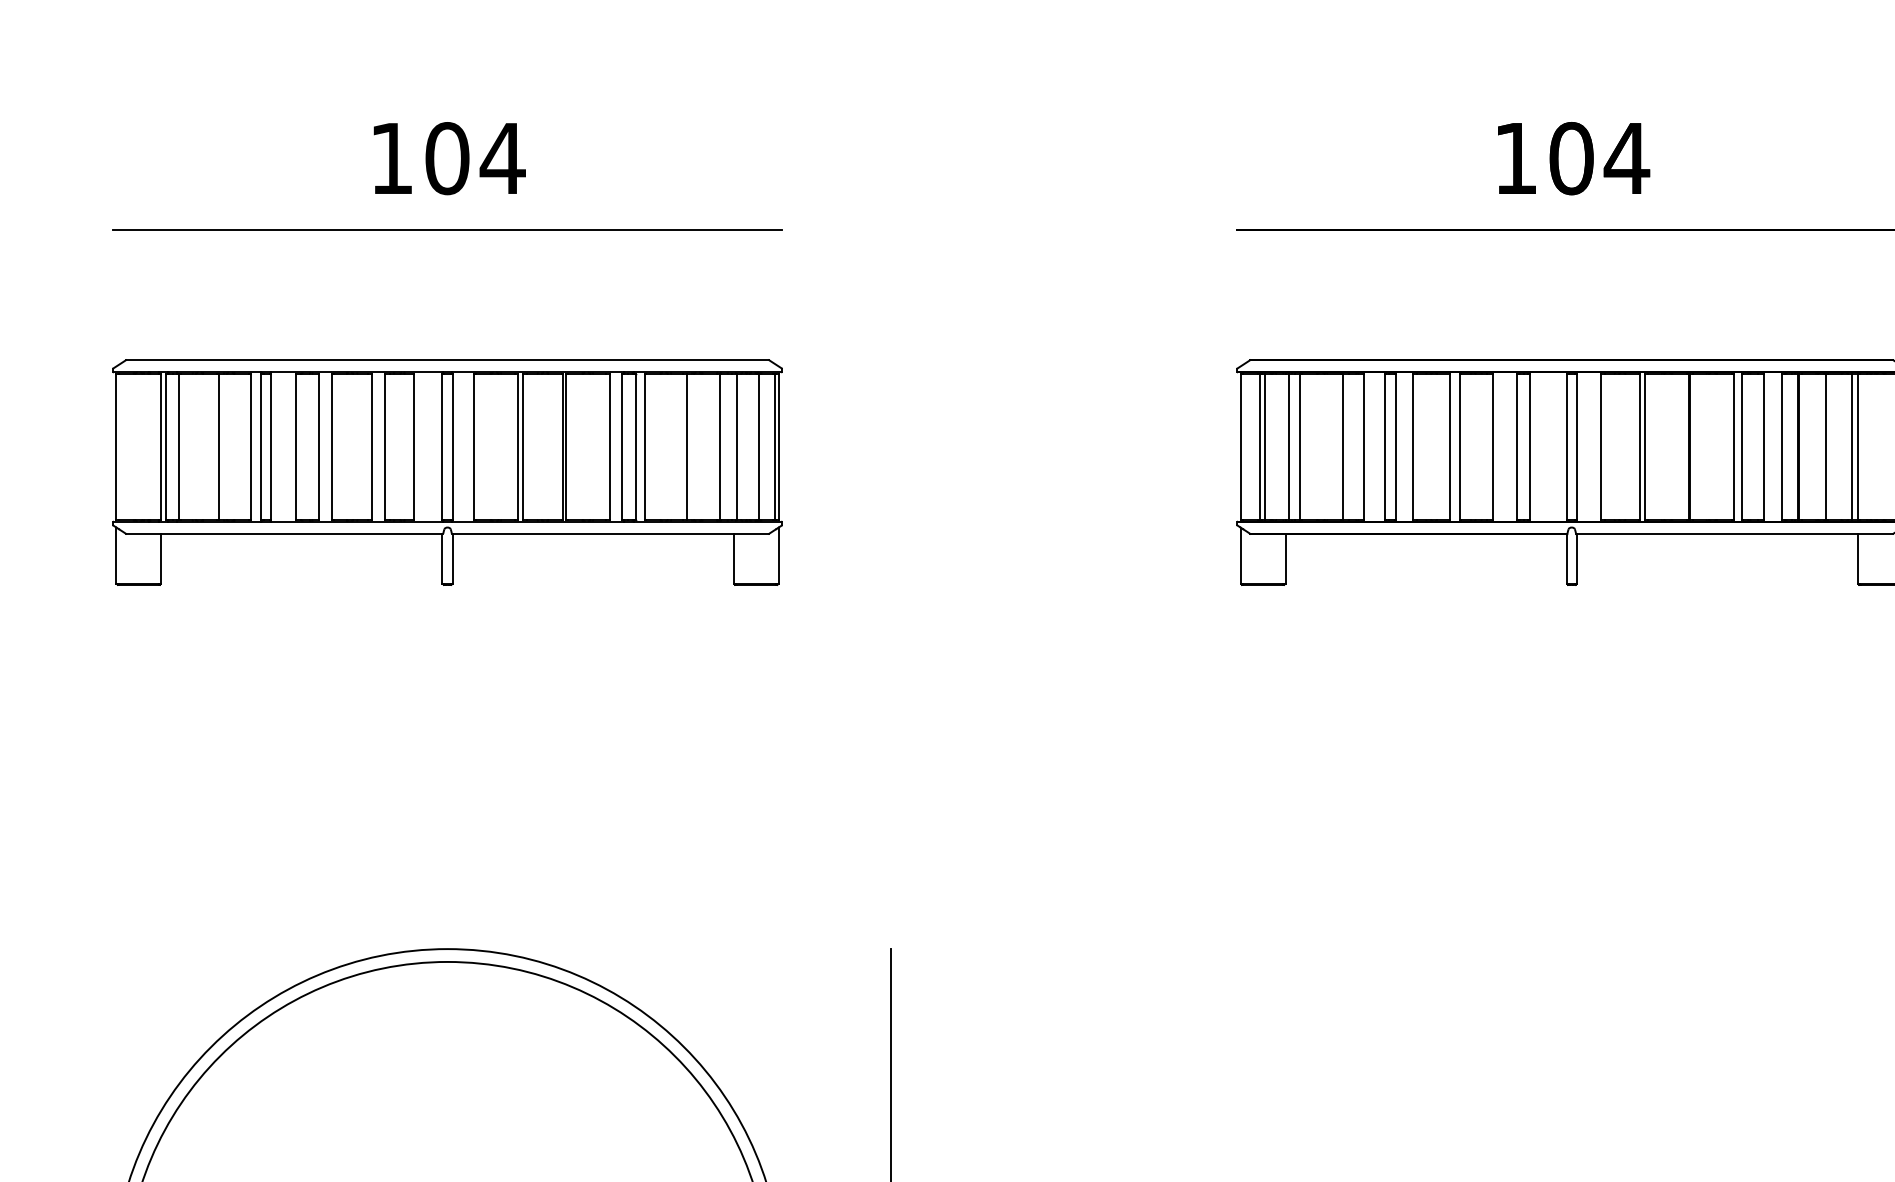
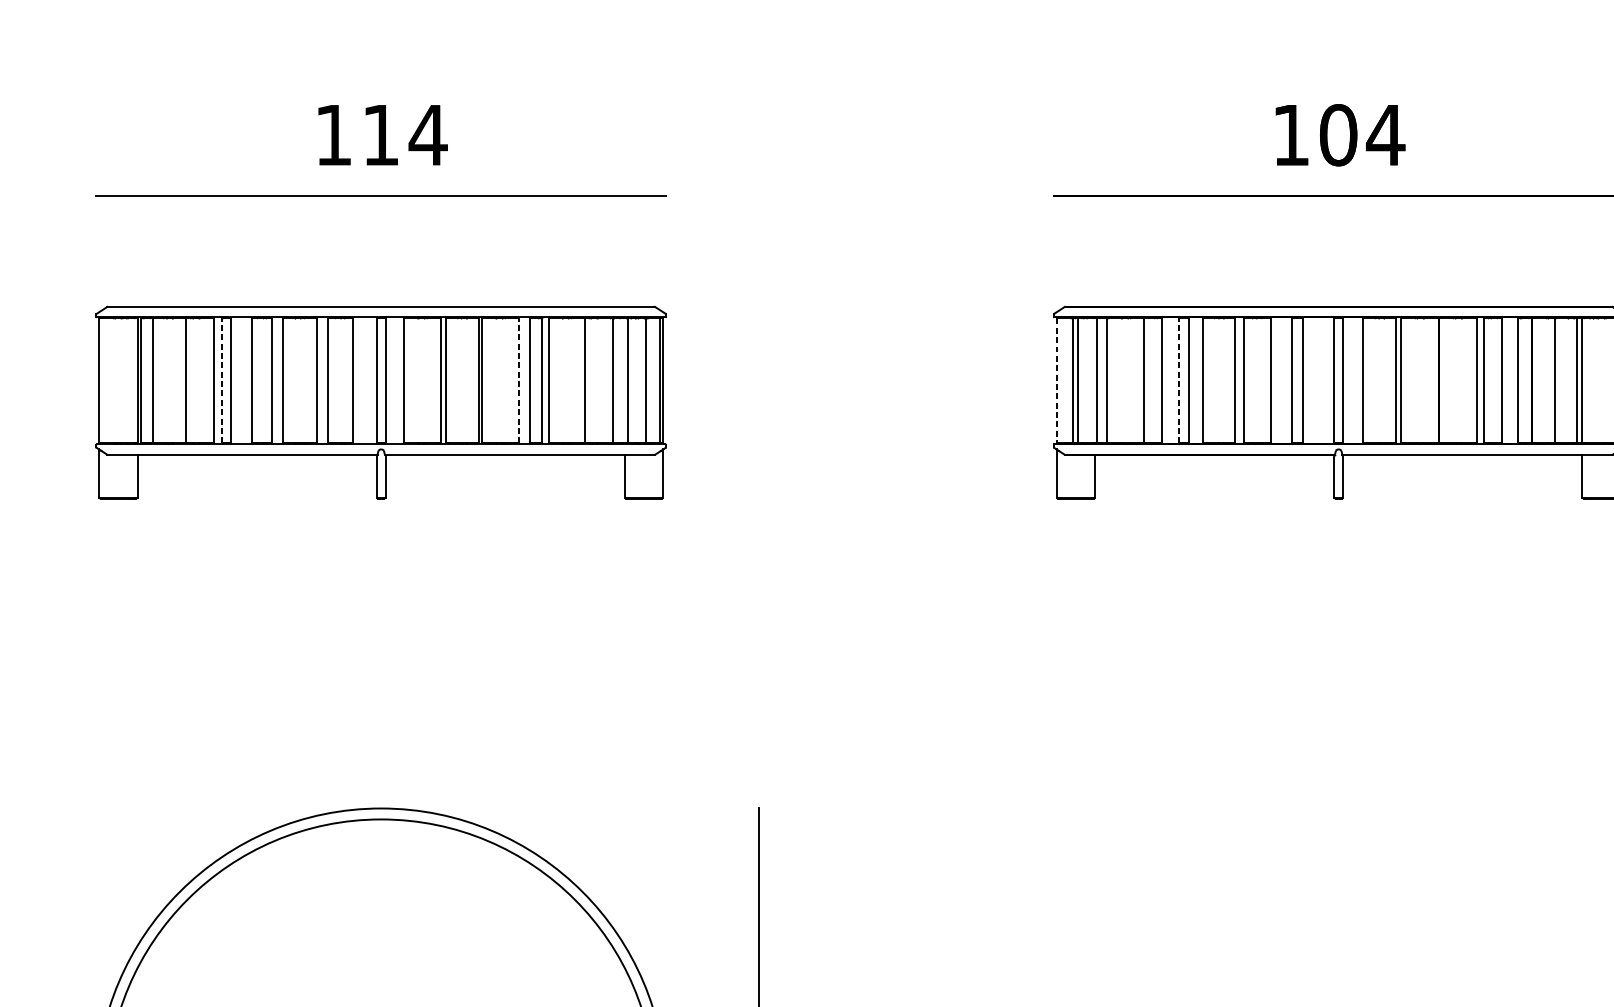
text: (447, 158) -> (381, 135), 104 -> 114
line: (260, 446) -> (221, 380), solid -> dashed
line: (609, 446) -> (519, 380), solid -> dashed
line: (1384, 446) -> (1179, 380), solid -> dashed
line: (1240, 447) -> (1056, 381), solid -> dashed

